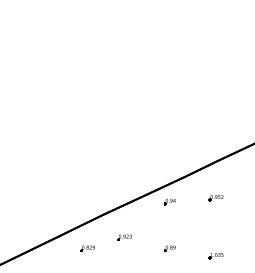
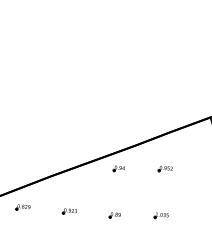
part: (124, 237) -> (69, 211), moved
part: (87, 248) -> (22, 207), moved
part: (215, 256) -> (160, 216), moved

